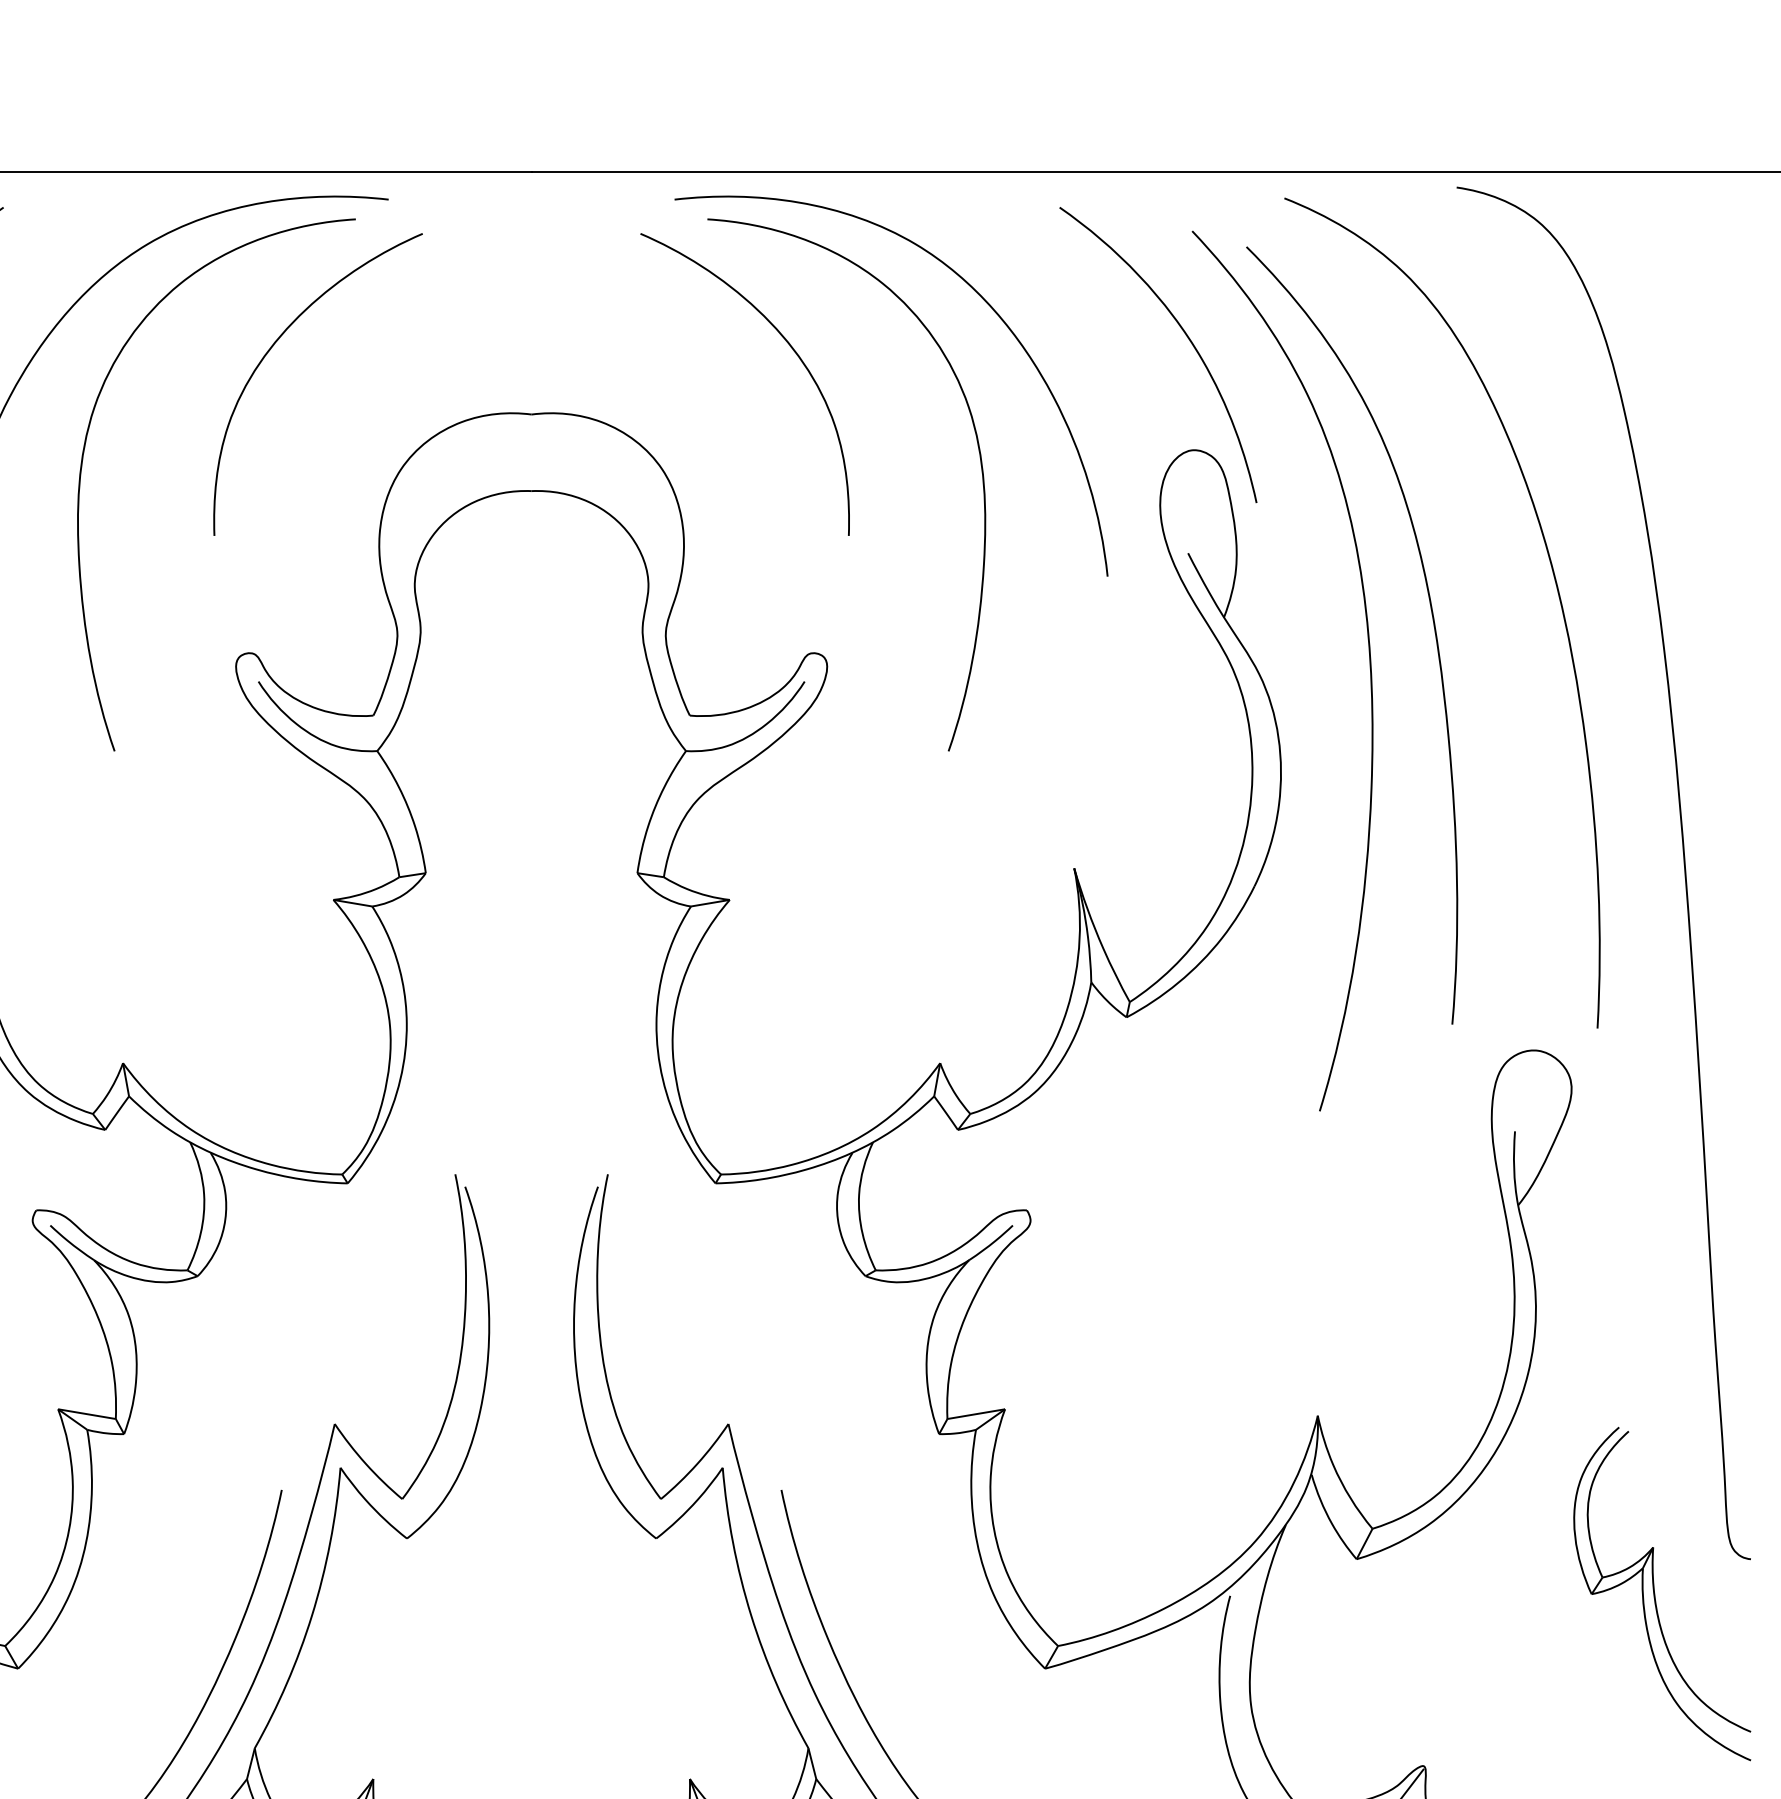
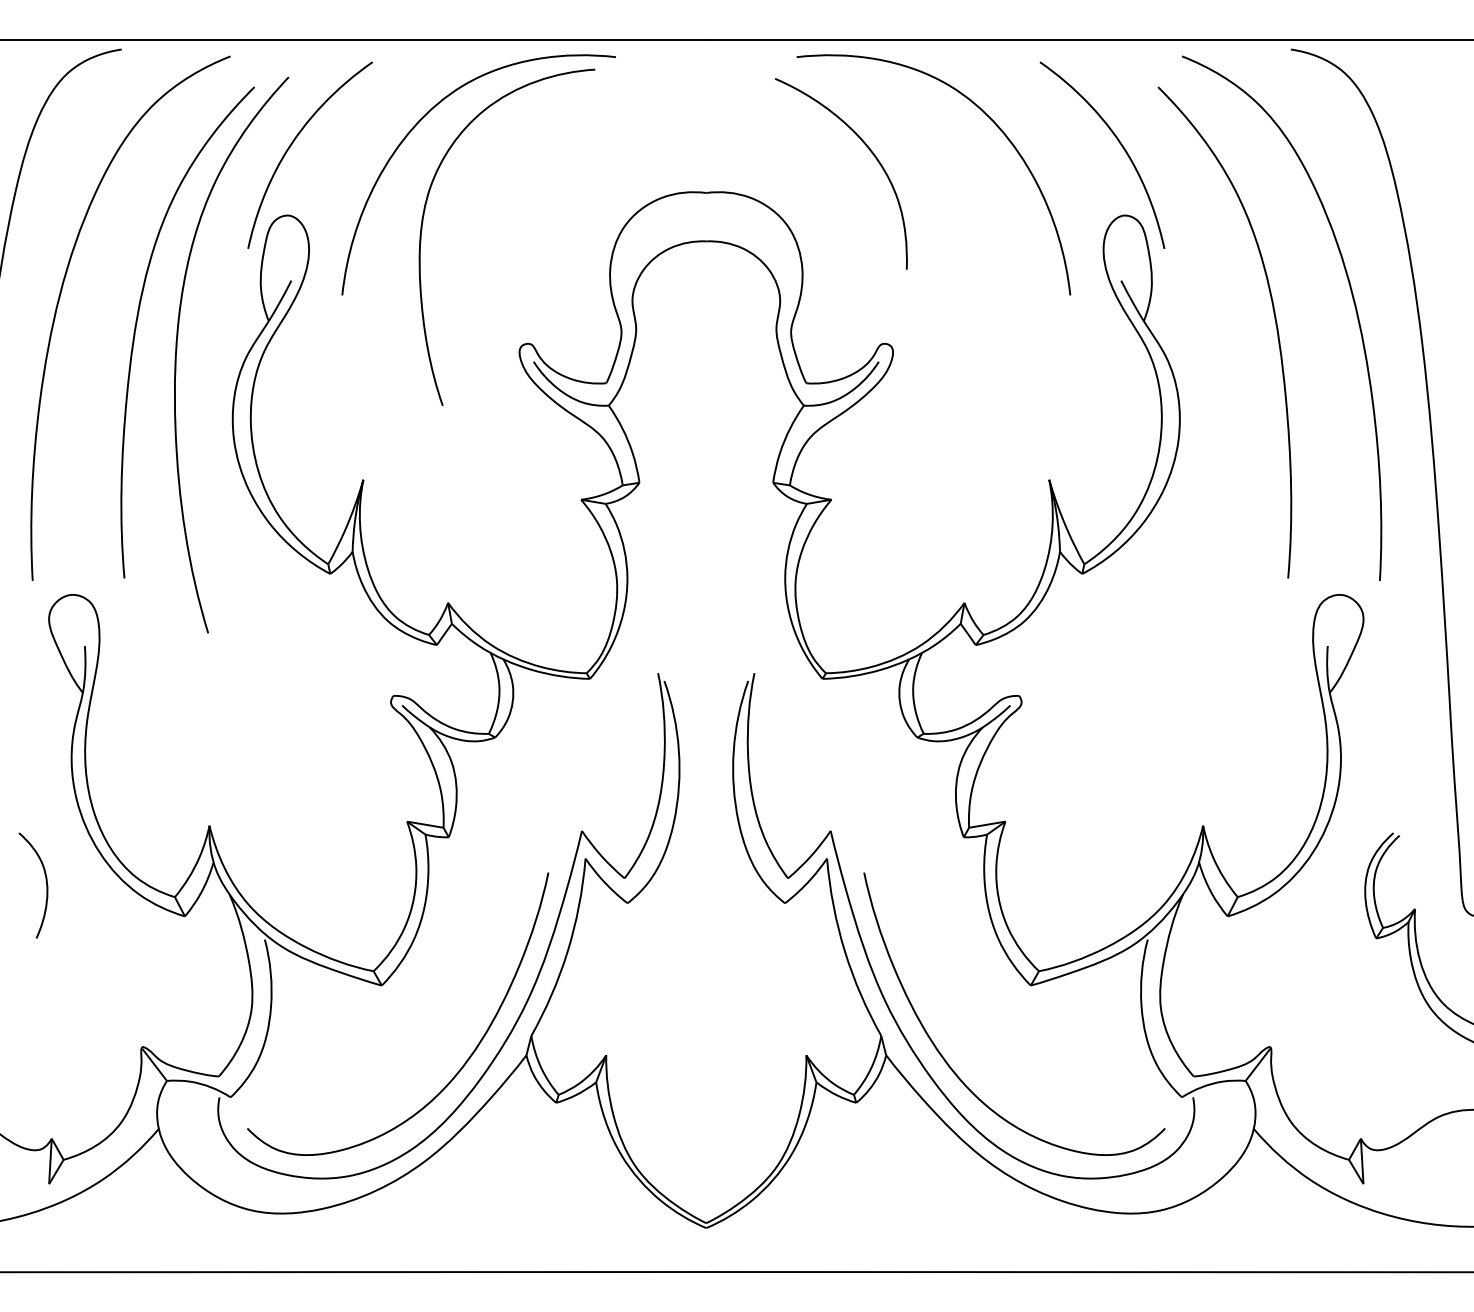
curve: (273, 347) -> (543, 150), removed
curve: (979, 464) -> (989, 224), removed
curve: (1369, 670) -> (1235, 354), removed

